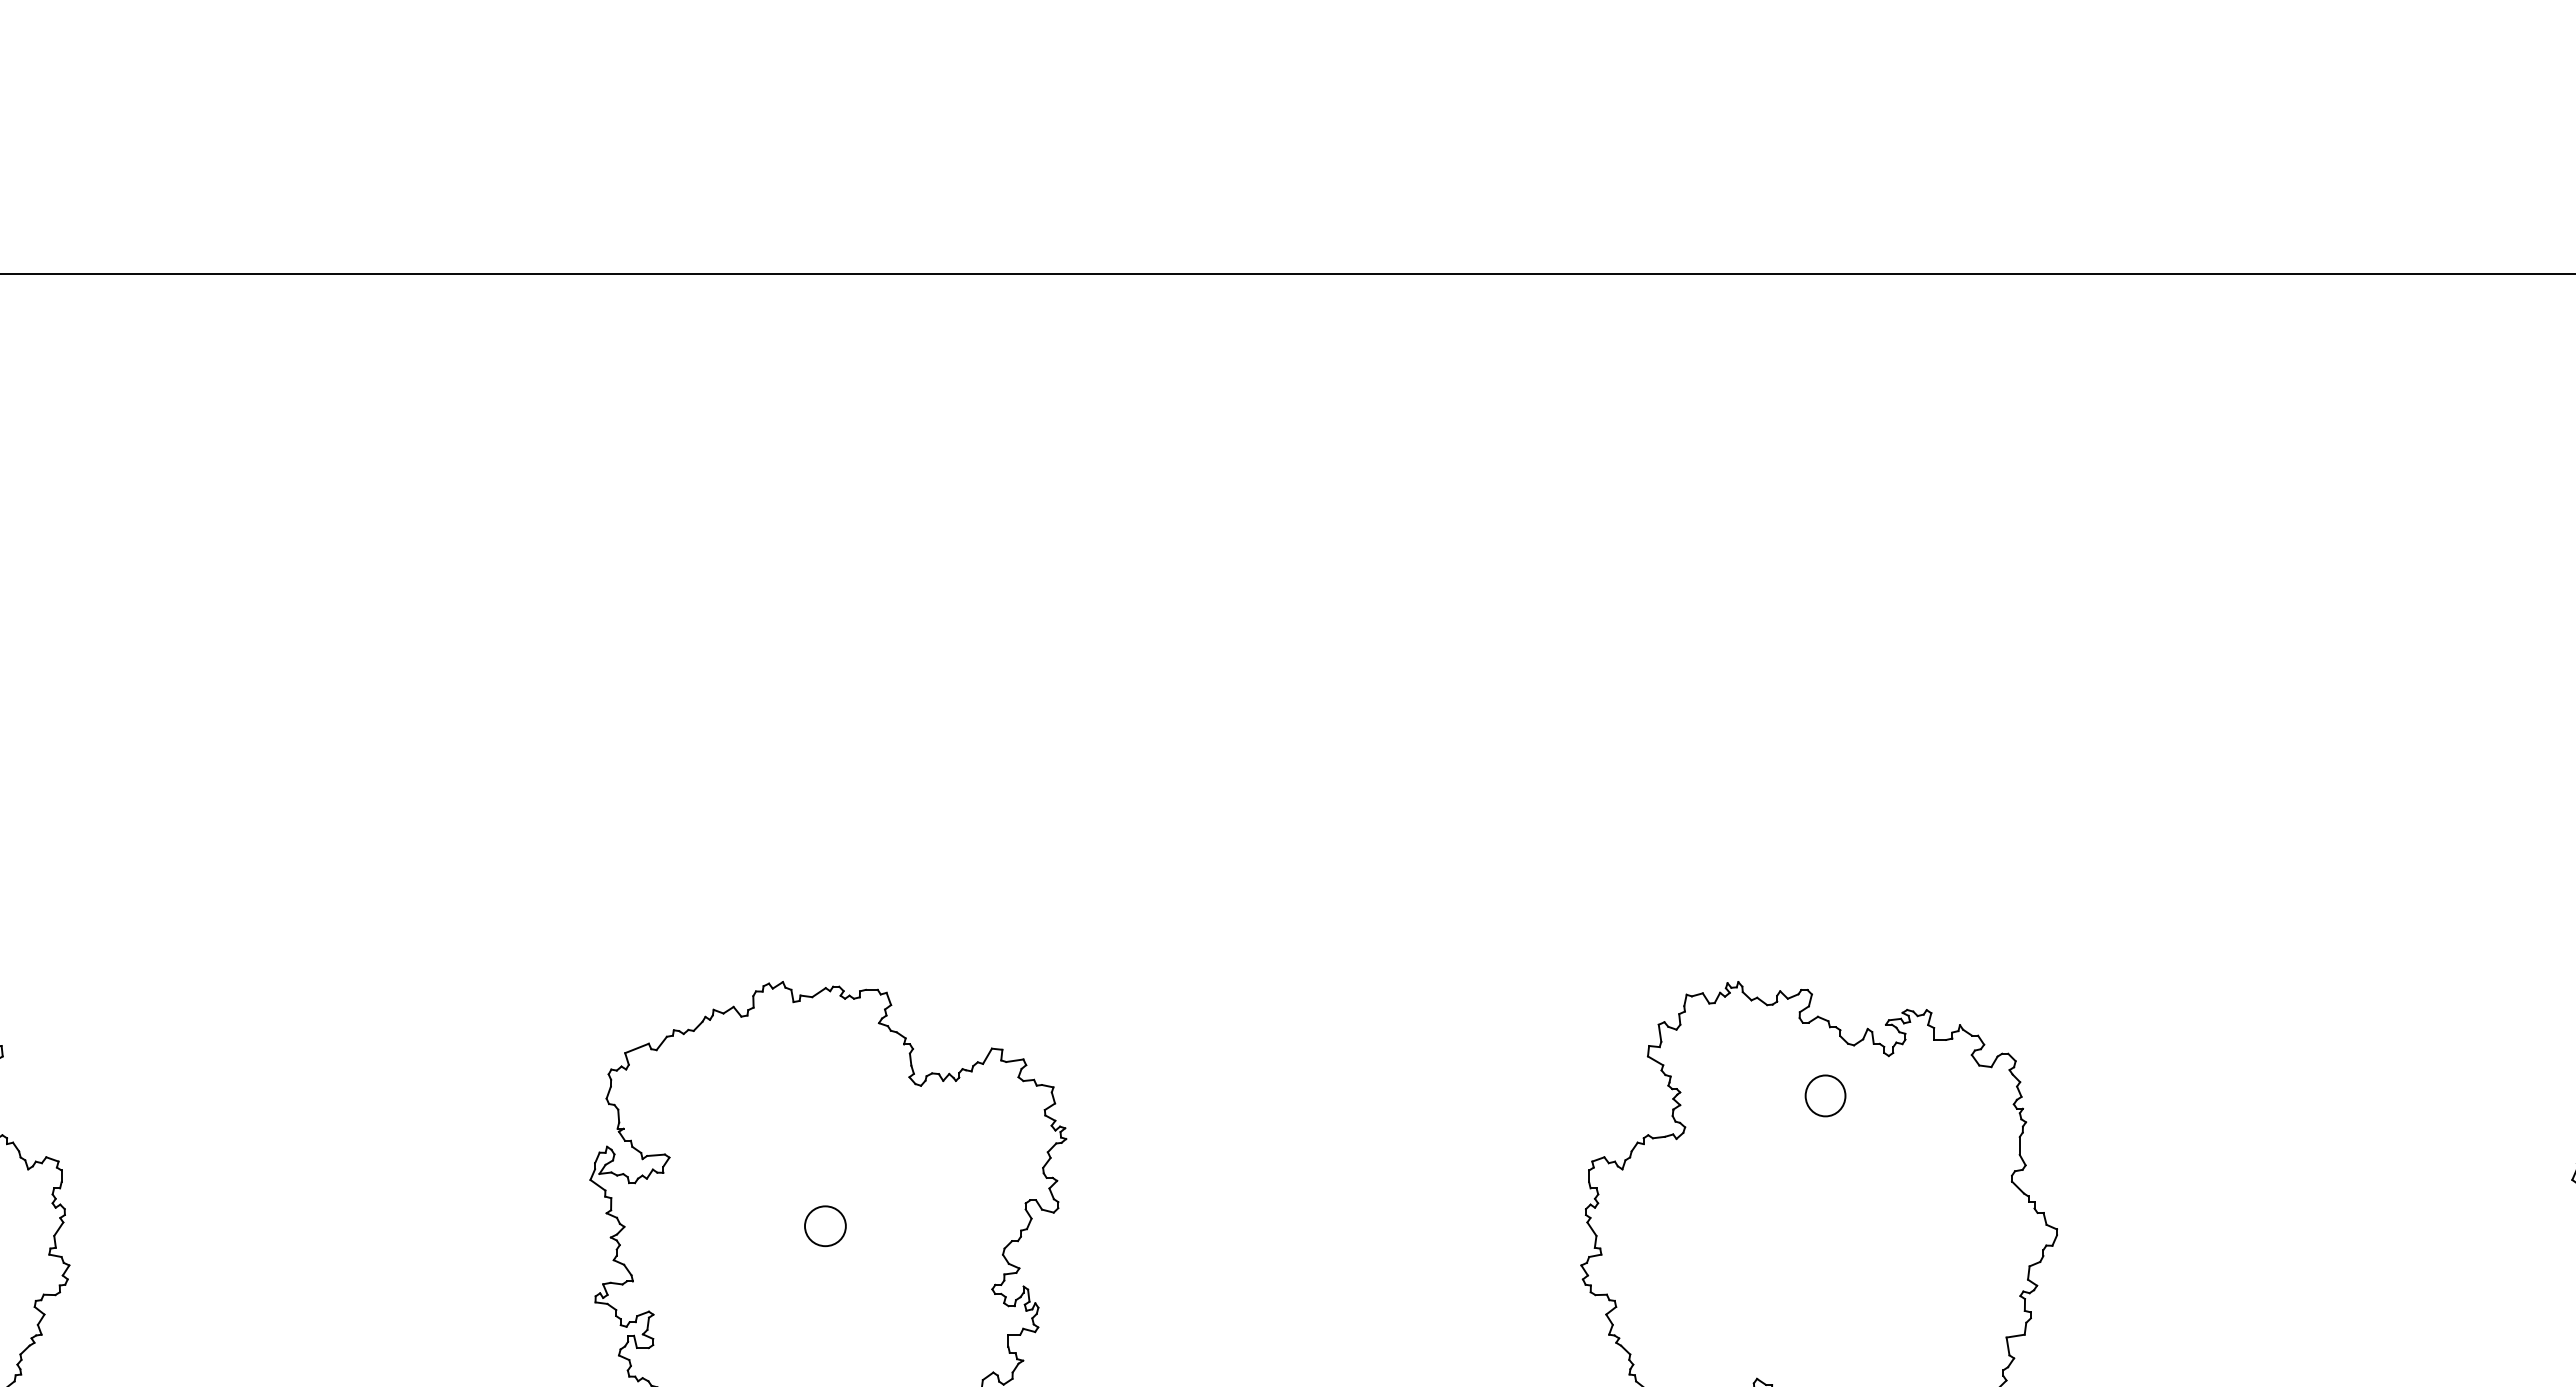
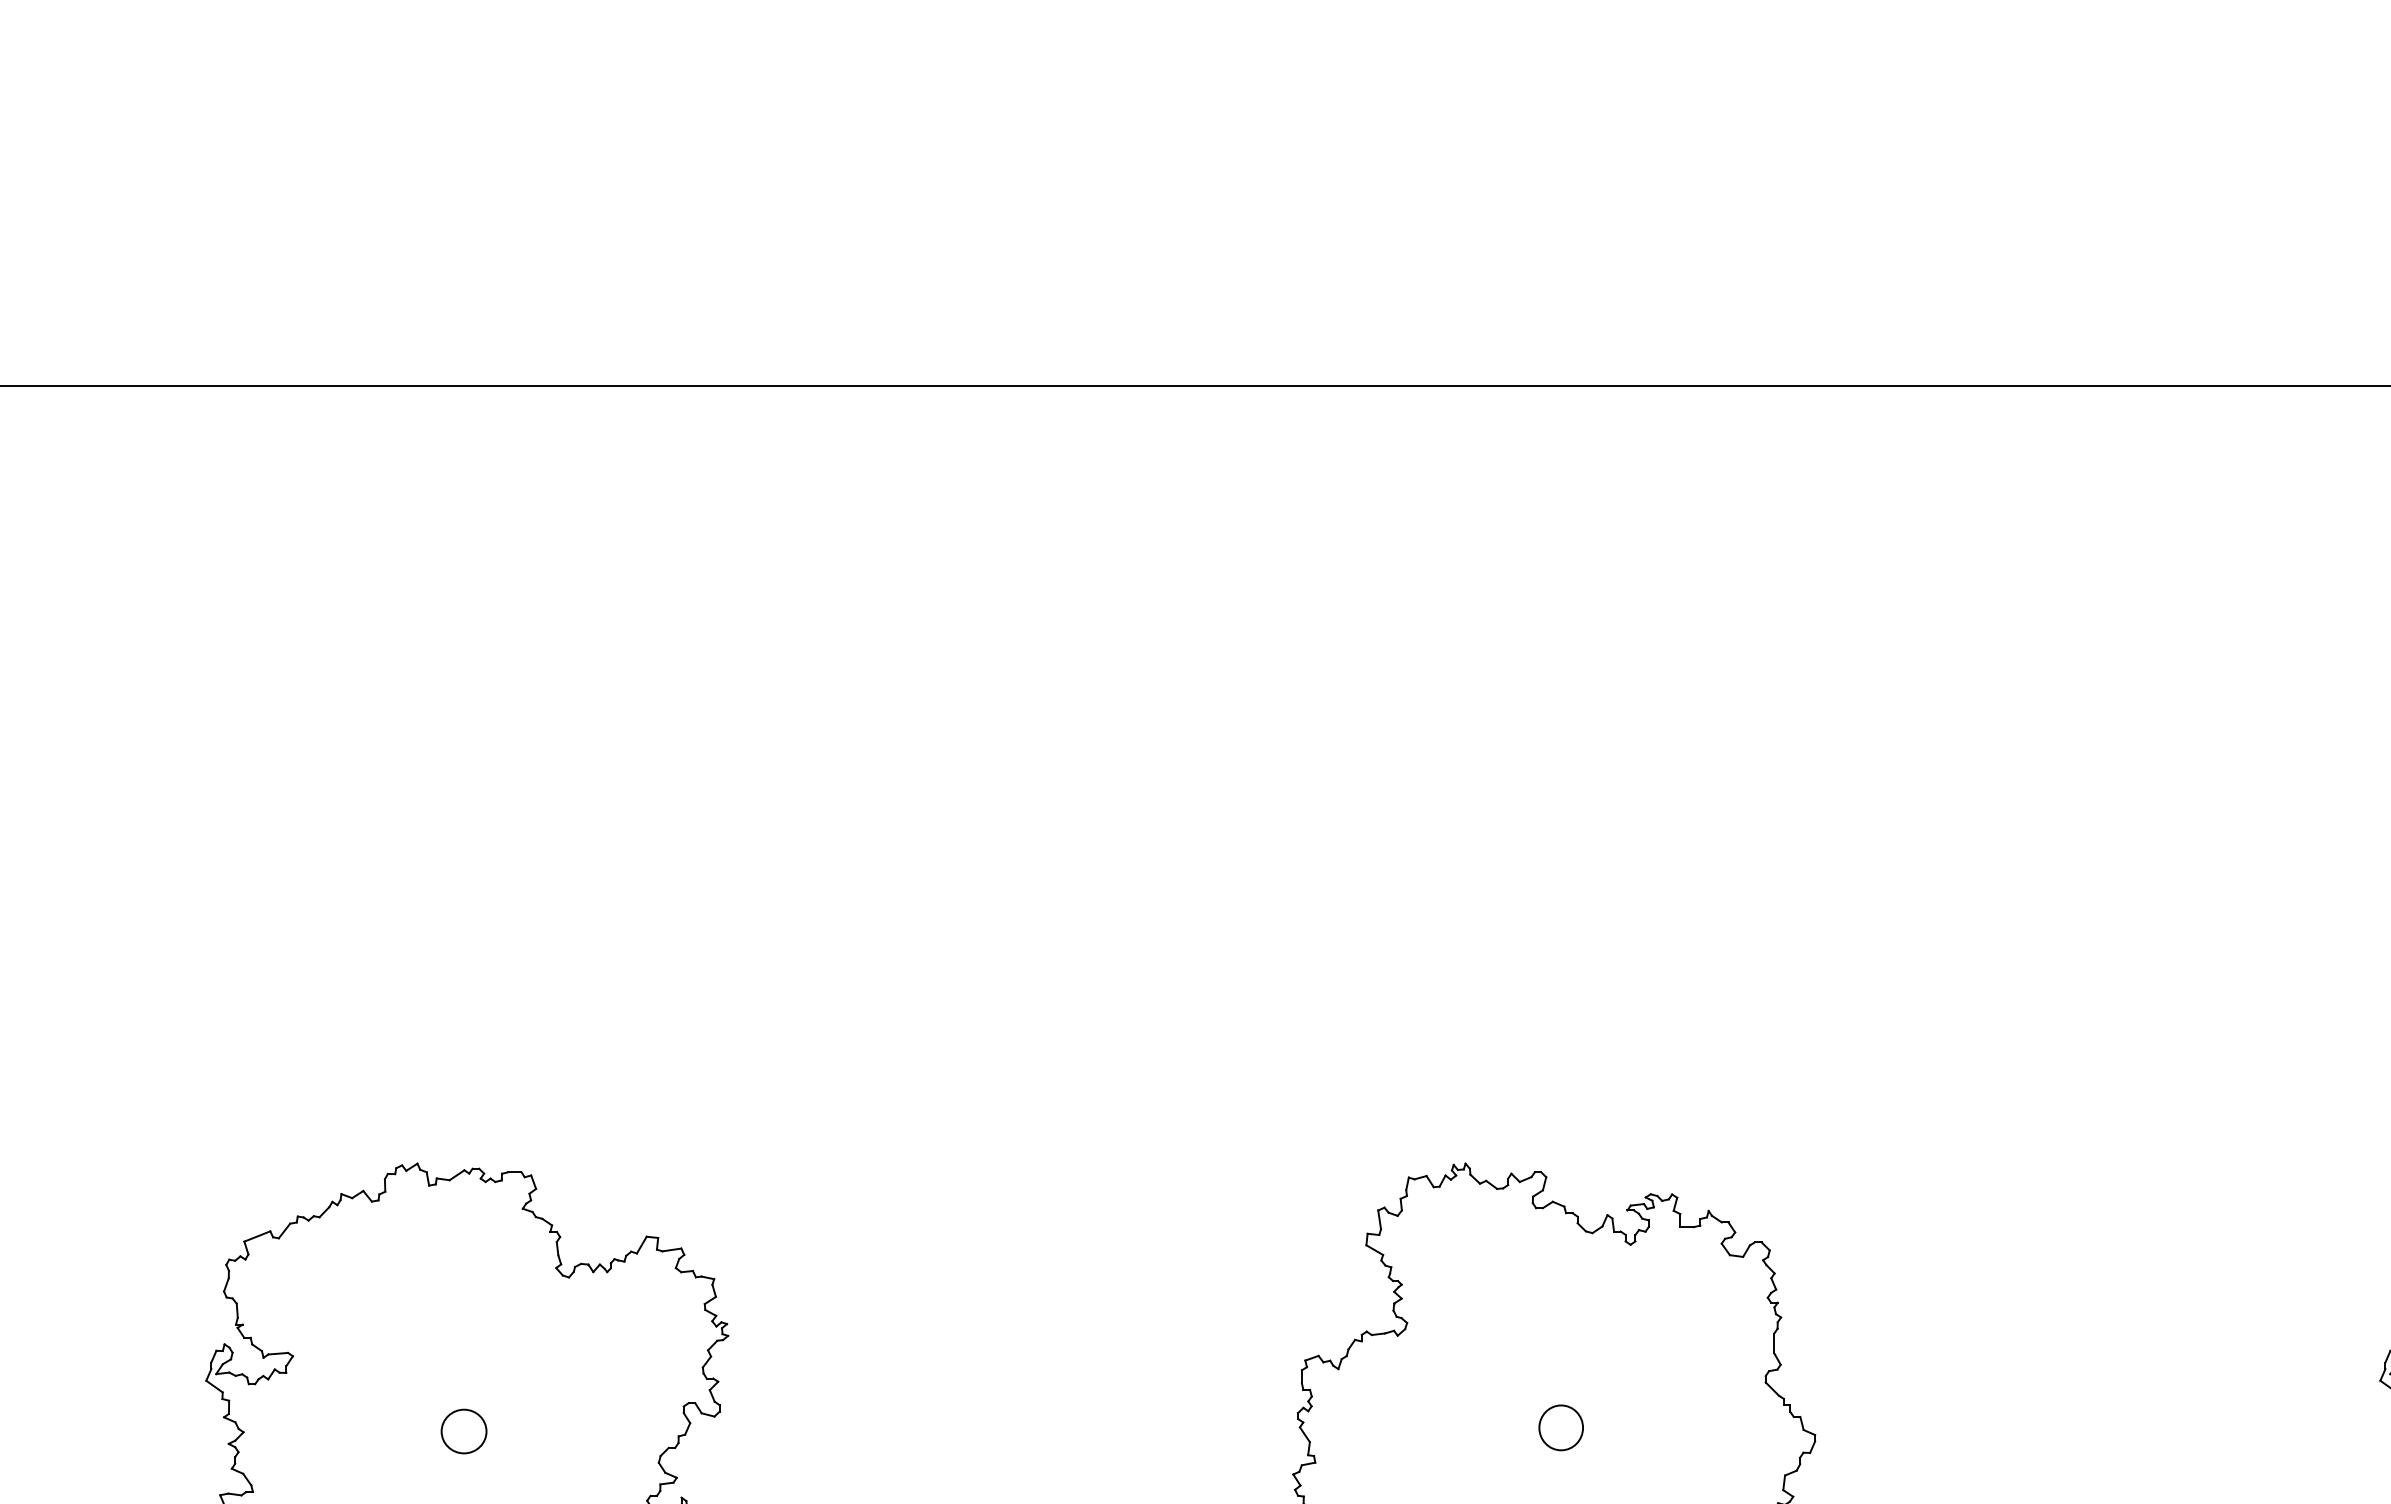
part: (1825, 1095) -> (1561, 1427), moved

